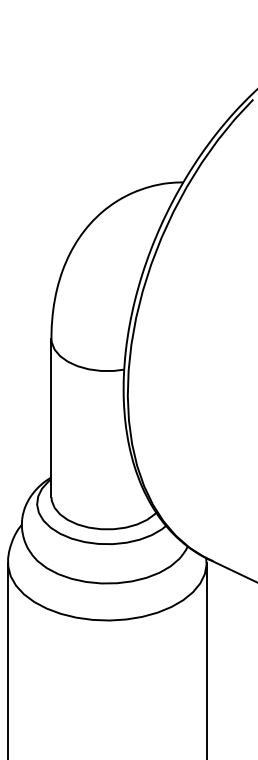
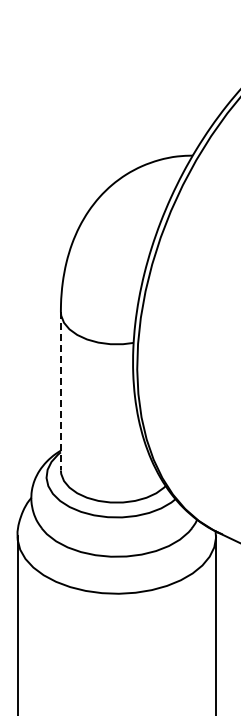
line: (51, 418) -> (60, 391), solid -> dashed

